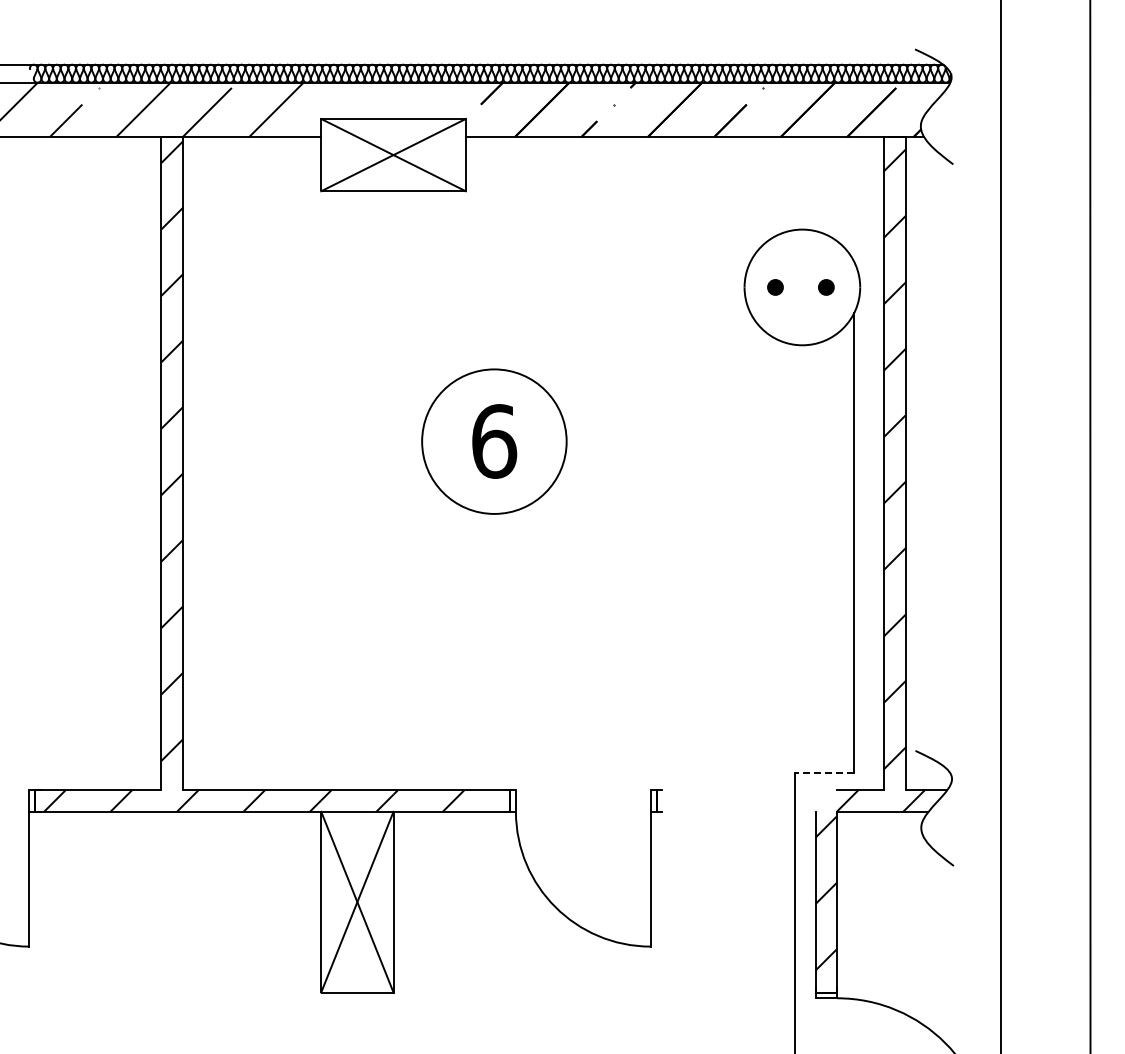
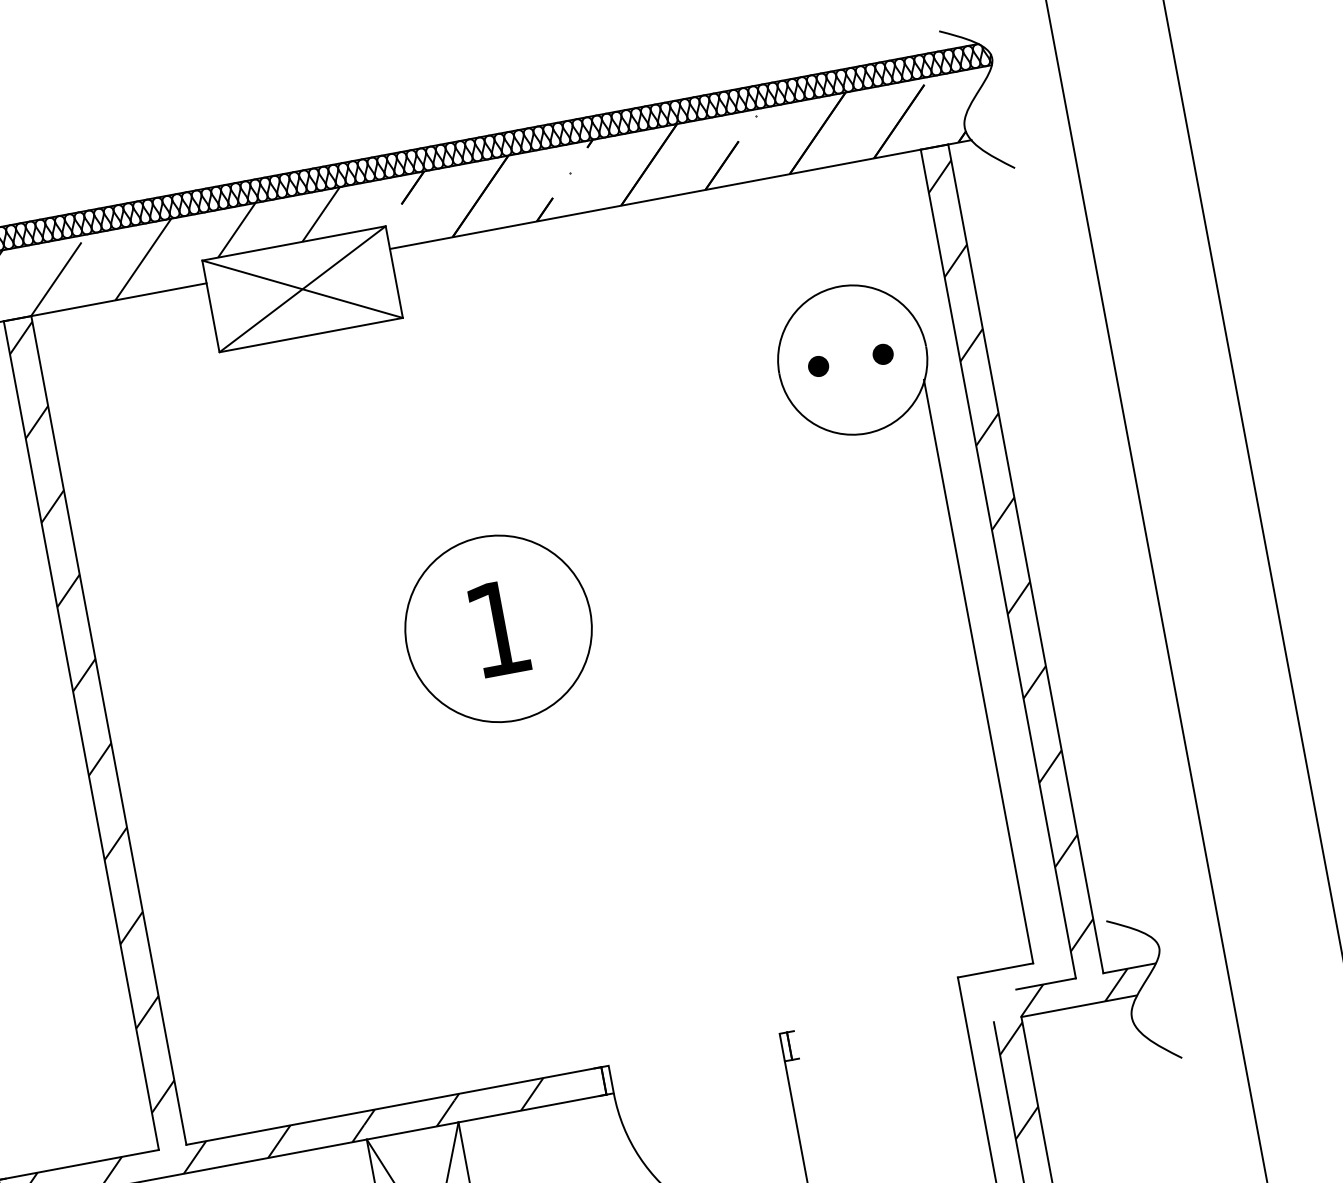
hatch: (384, 100) -> (278, 222), added
text: (494, 441) -> (498, 628), 6 -> 1
line: (824, 772) -> (995, 970), dashed -> solid

